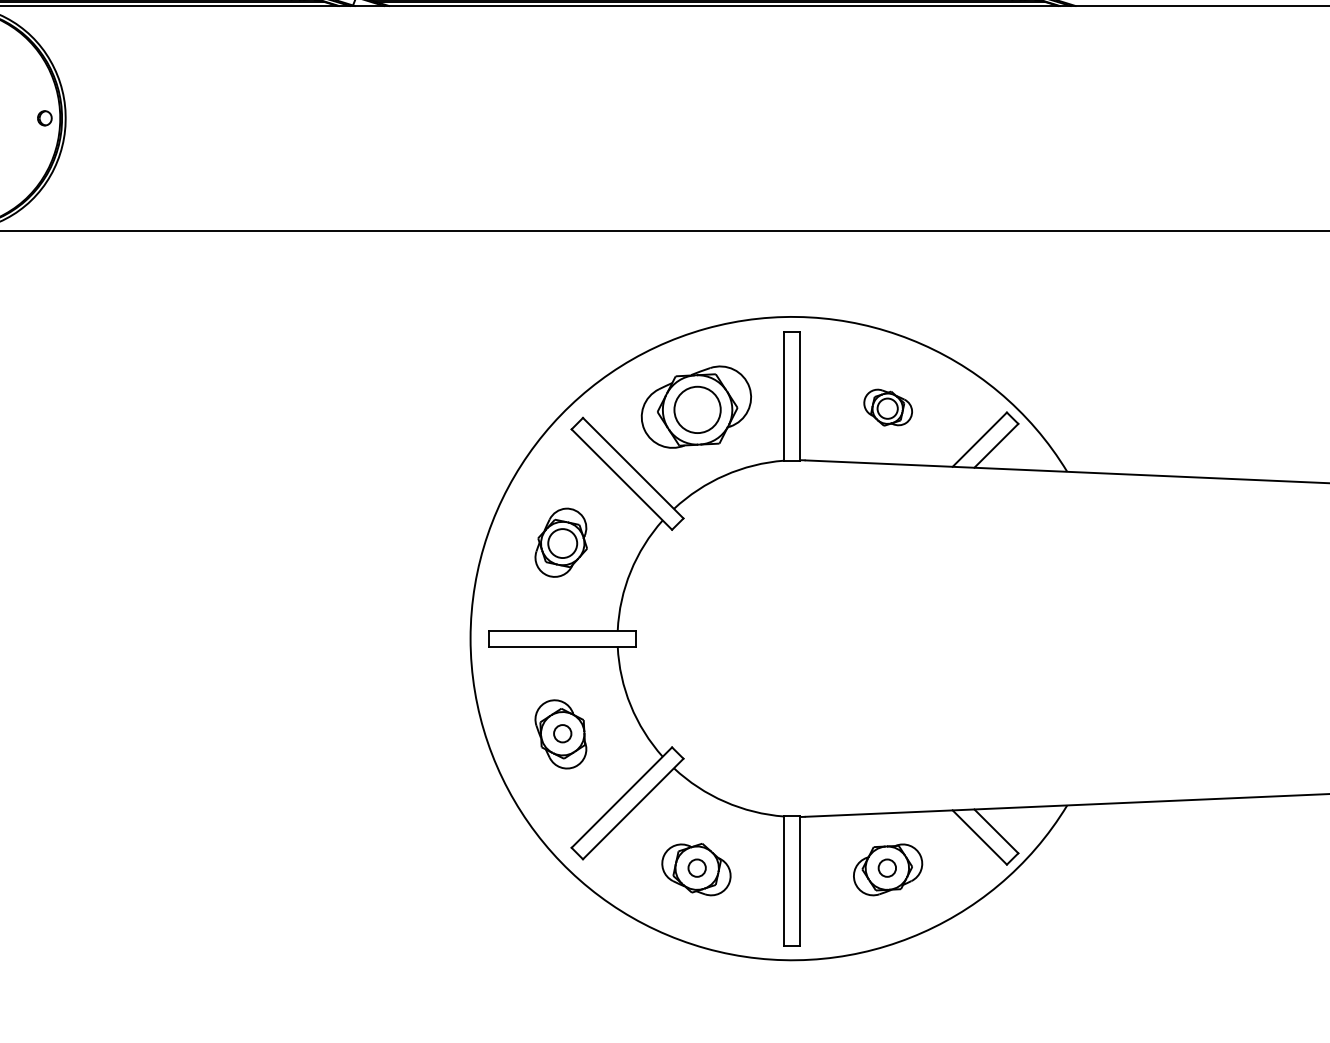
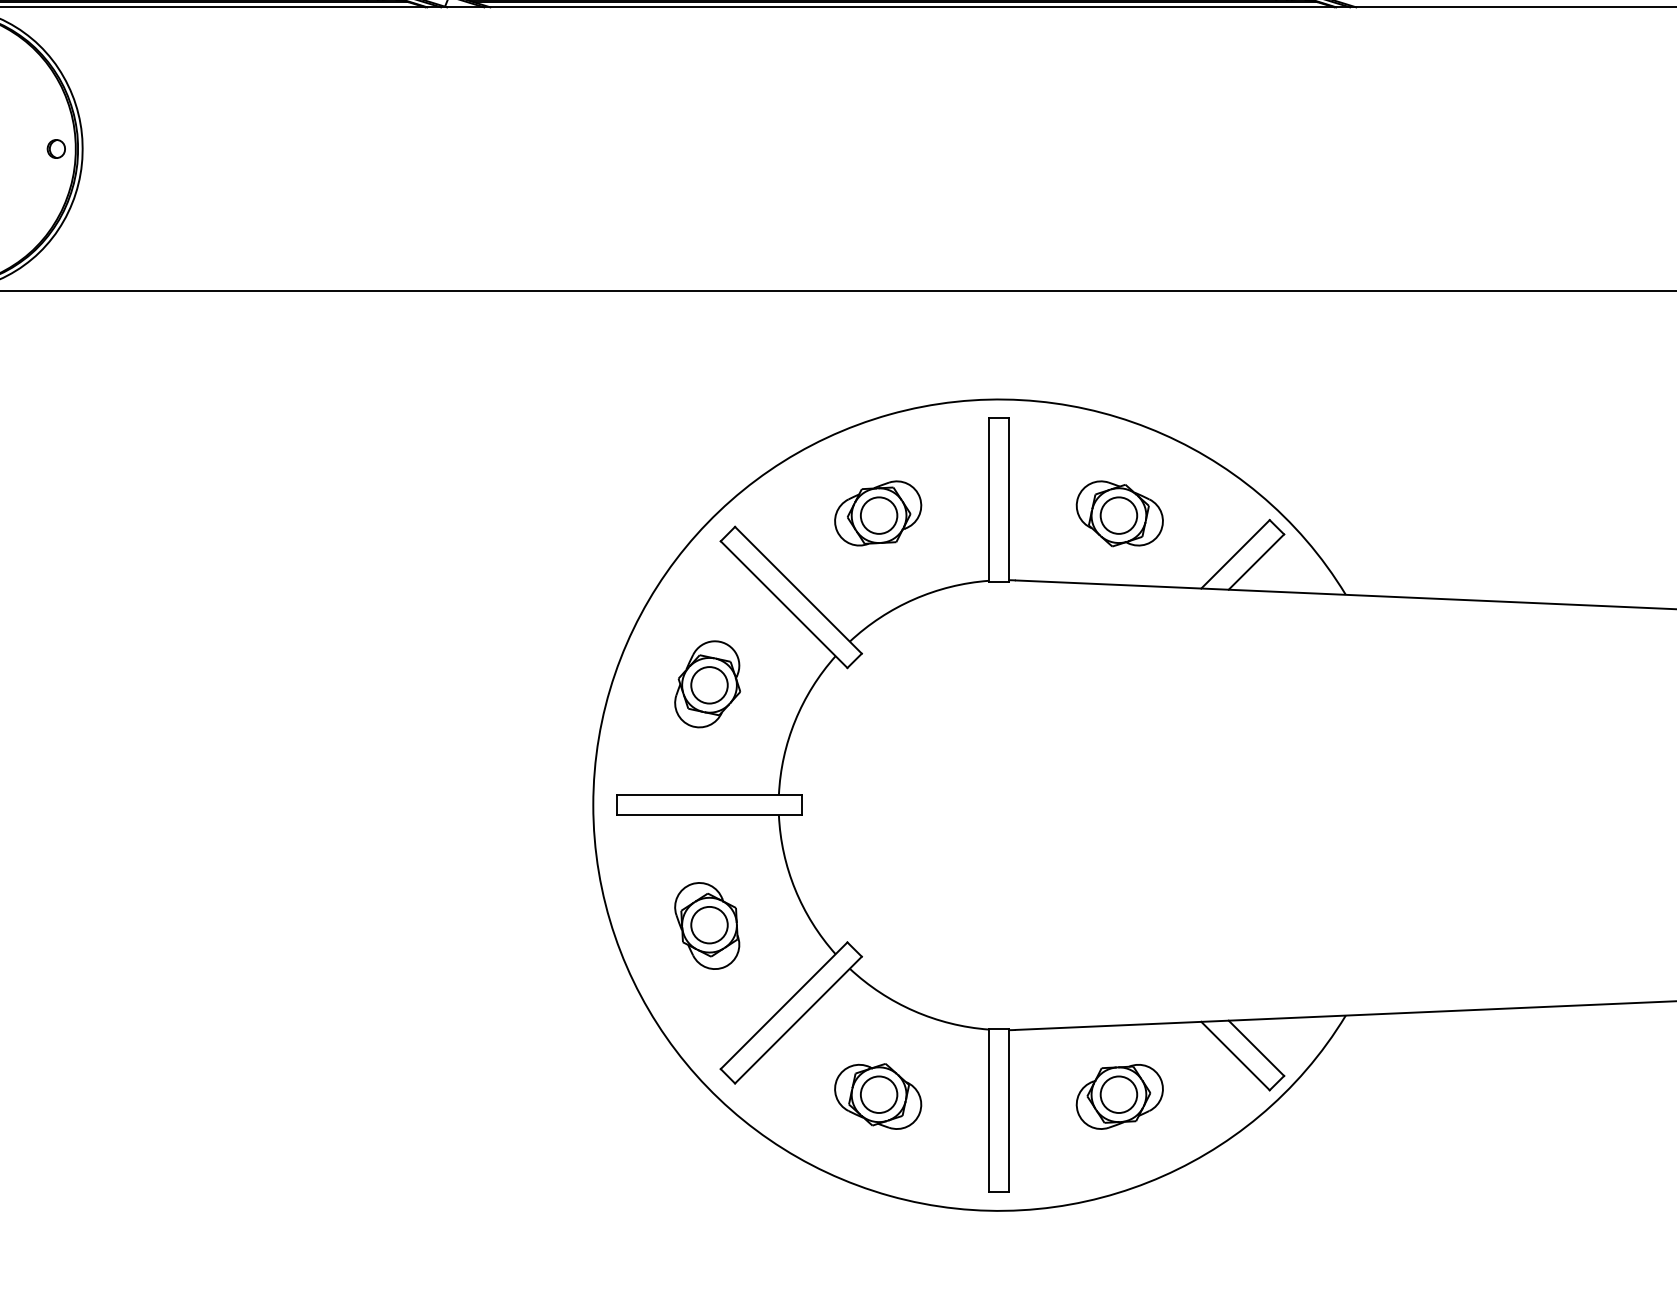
part: (696, 407) -> (878, 513), size x0.62
part: (888, 407) -> (1120, 513), size x1.43
circle: (562, 733) -> (709, 924), size x1.67
circle: (696, 867) -> (878, 1093), size x1.67
circle: (886, 867) -> (1117, 1093), size x1.67

